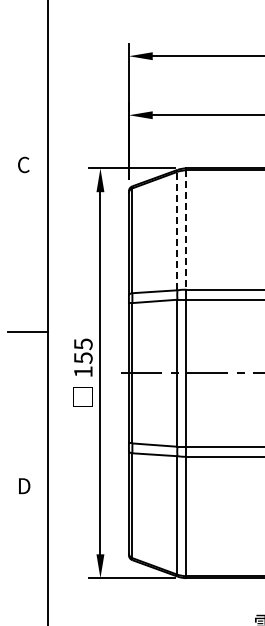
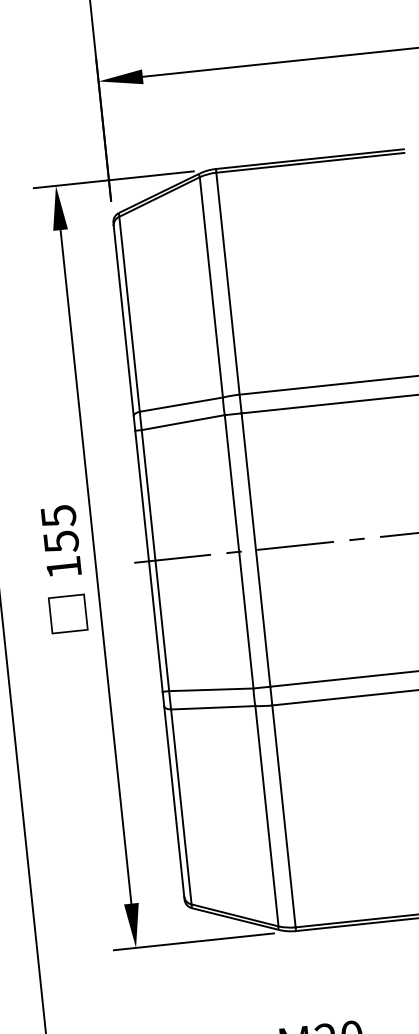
line: (177, 230) -> (211, 286), dashed -> solid
line: (186, 230) -> (228, 284), dashed -> solid

